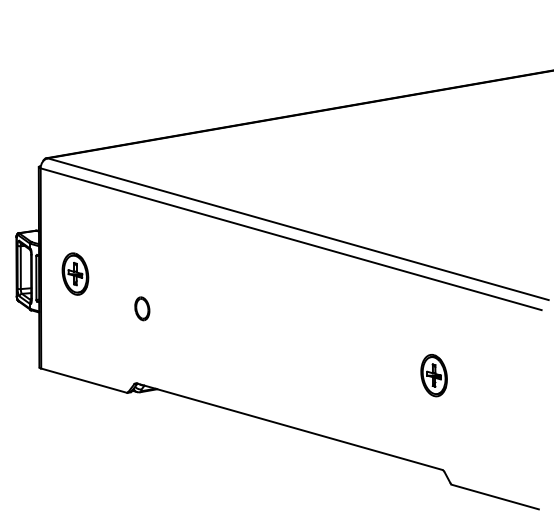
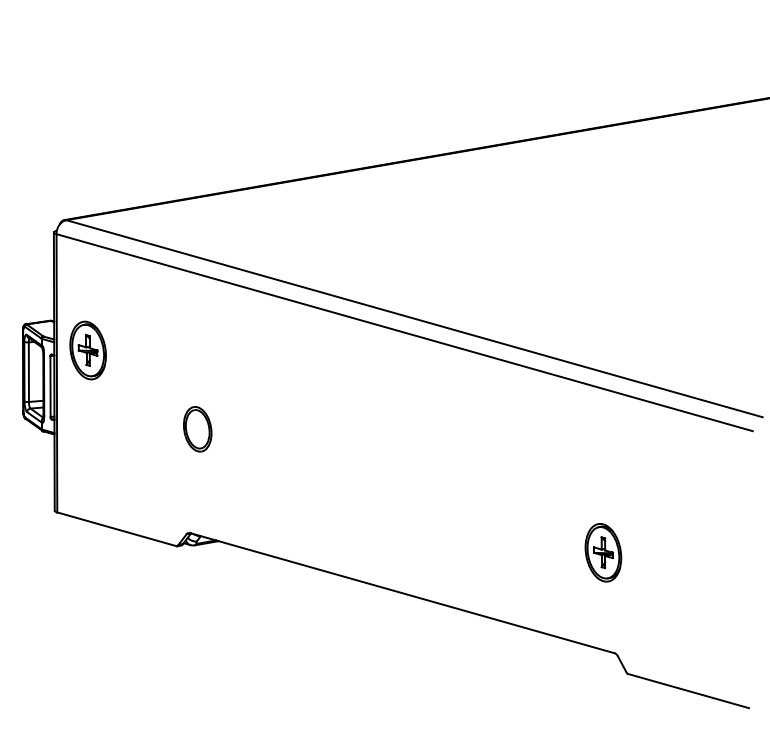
part: (75, 273) -> (88, 349), moved
part: (142, 308) -> (198, 428), size x1.4
part: (433, 375) -> (602, 552), moved

